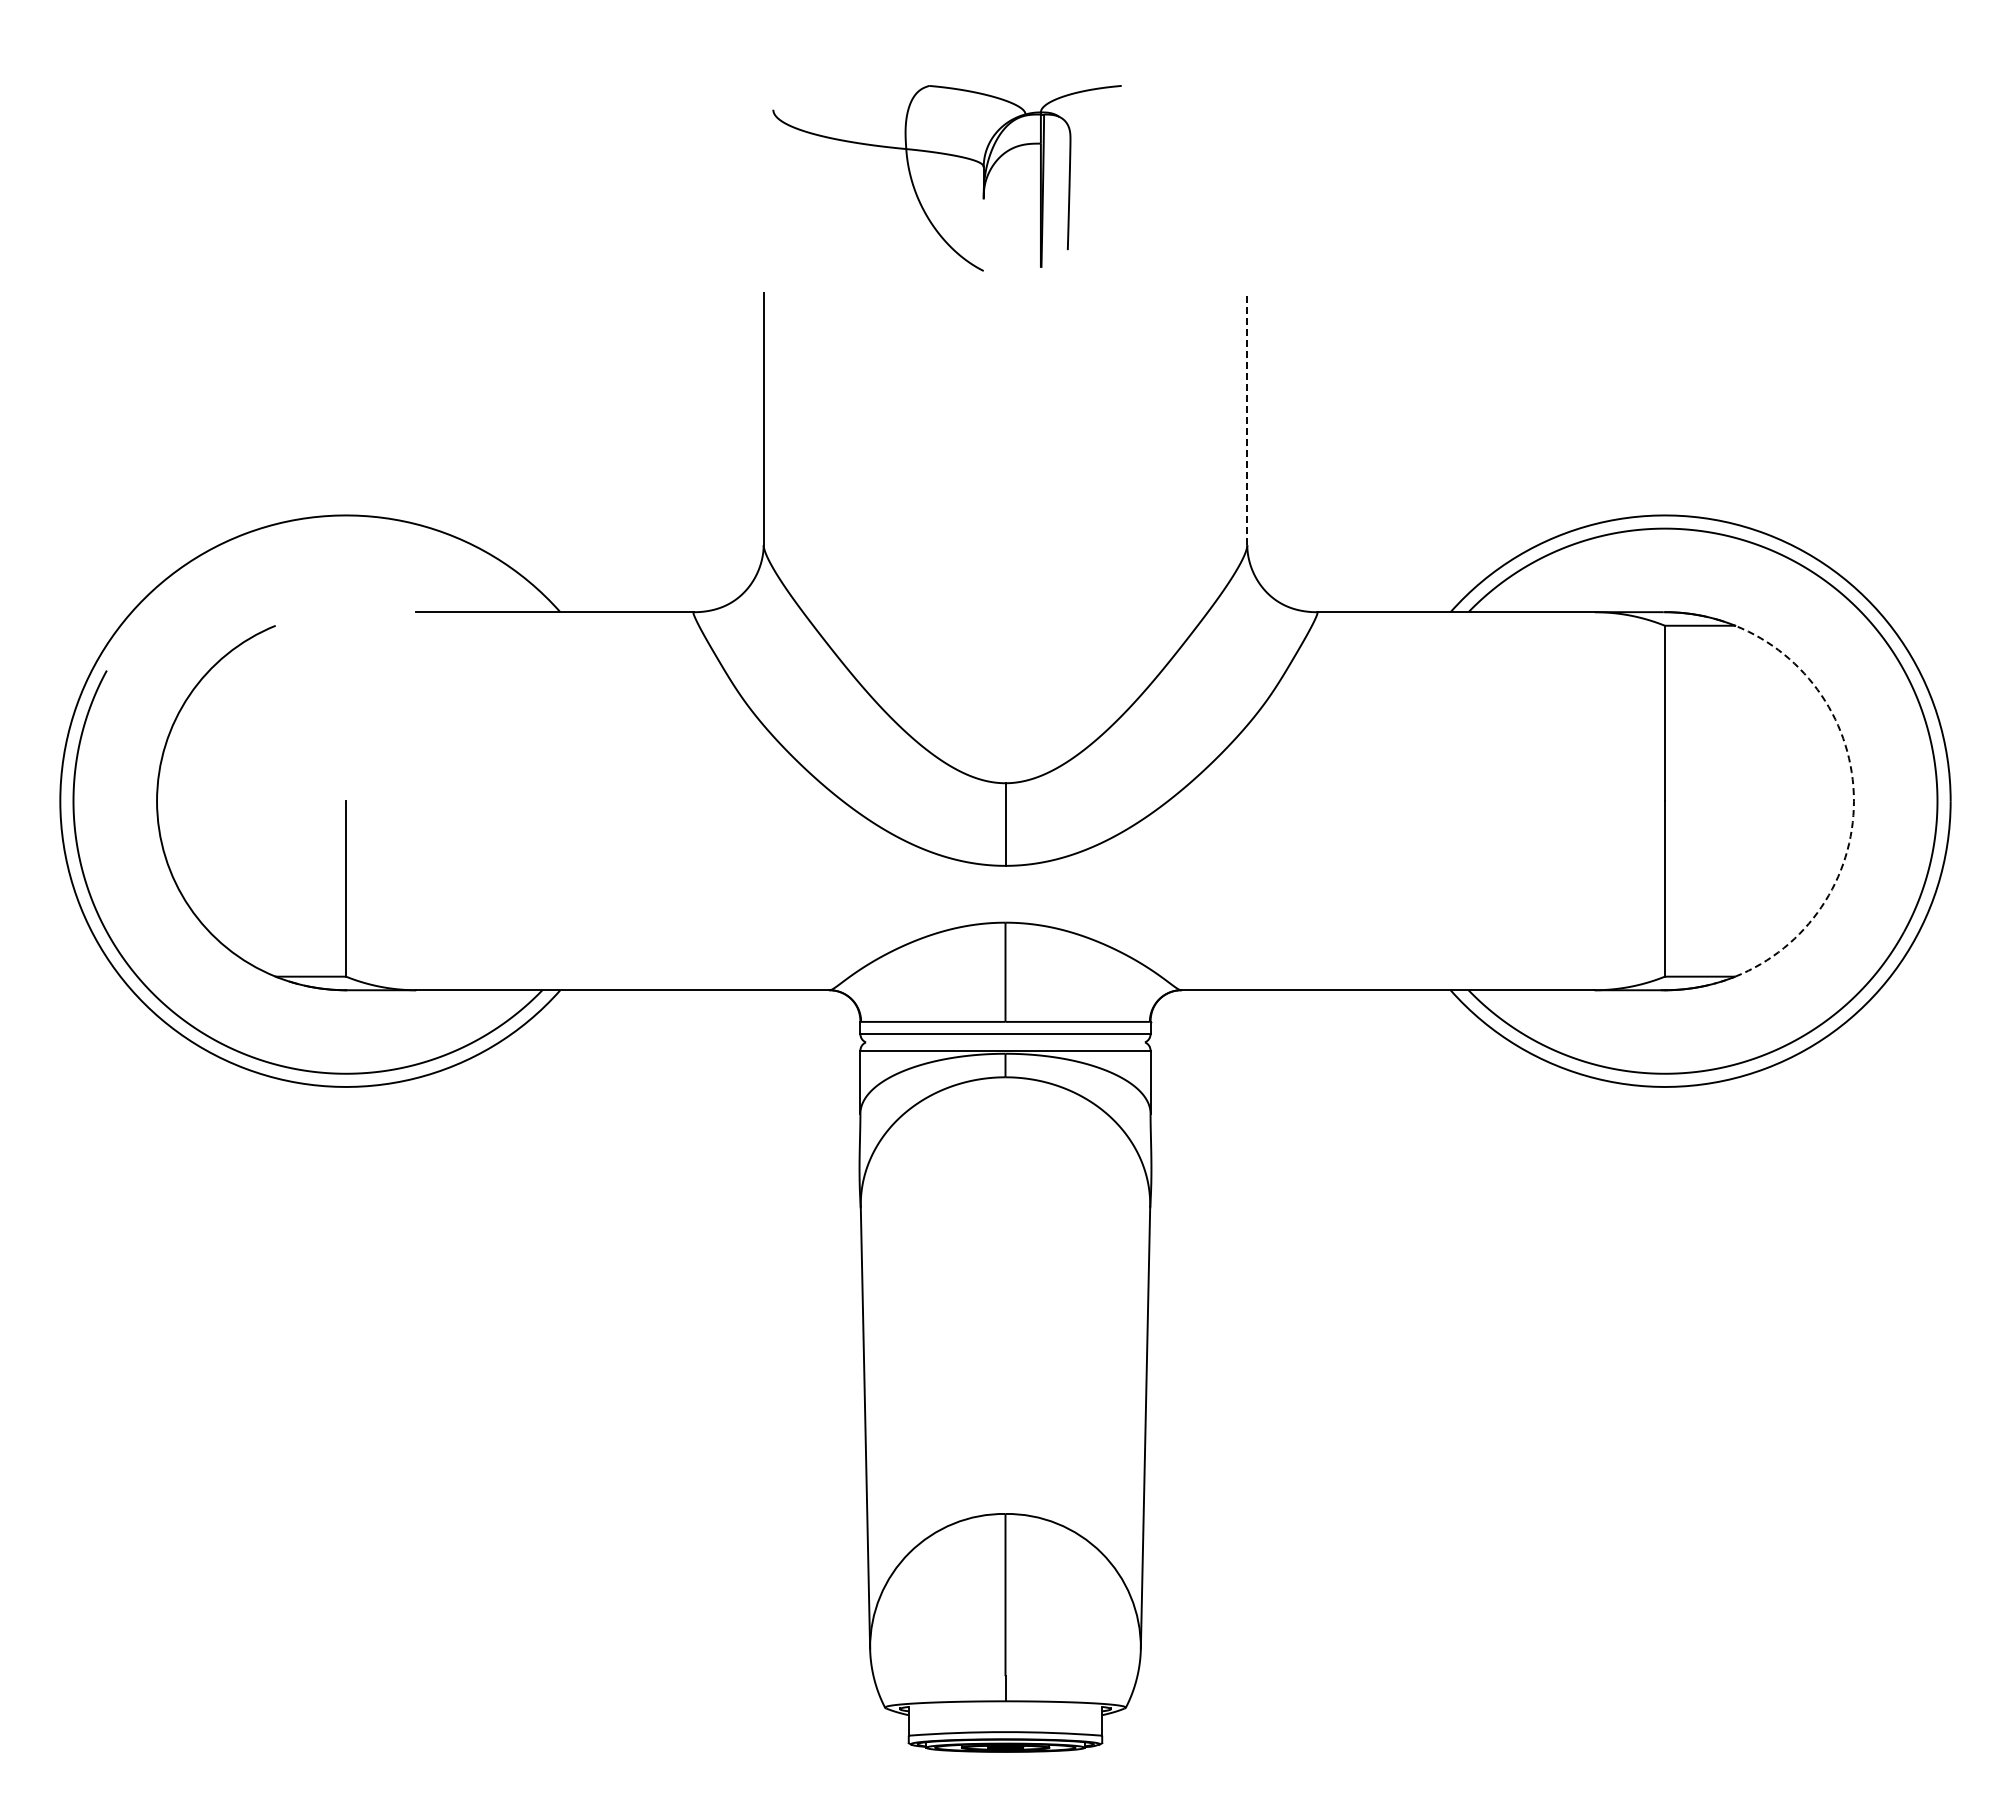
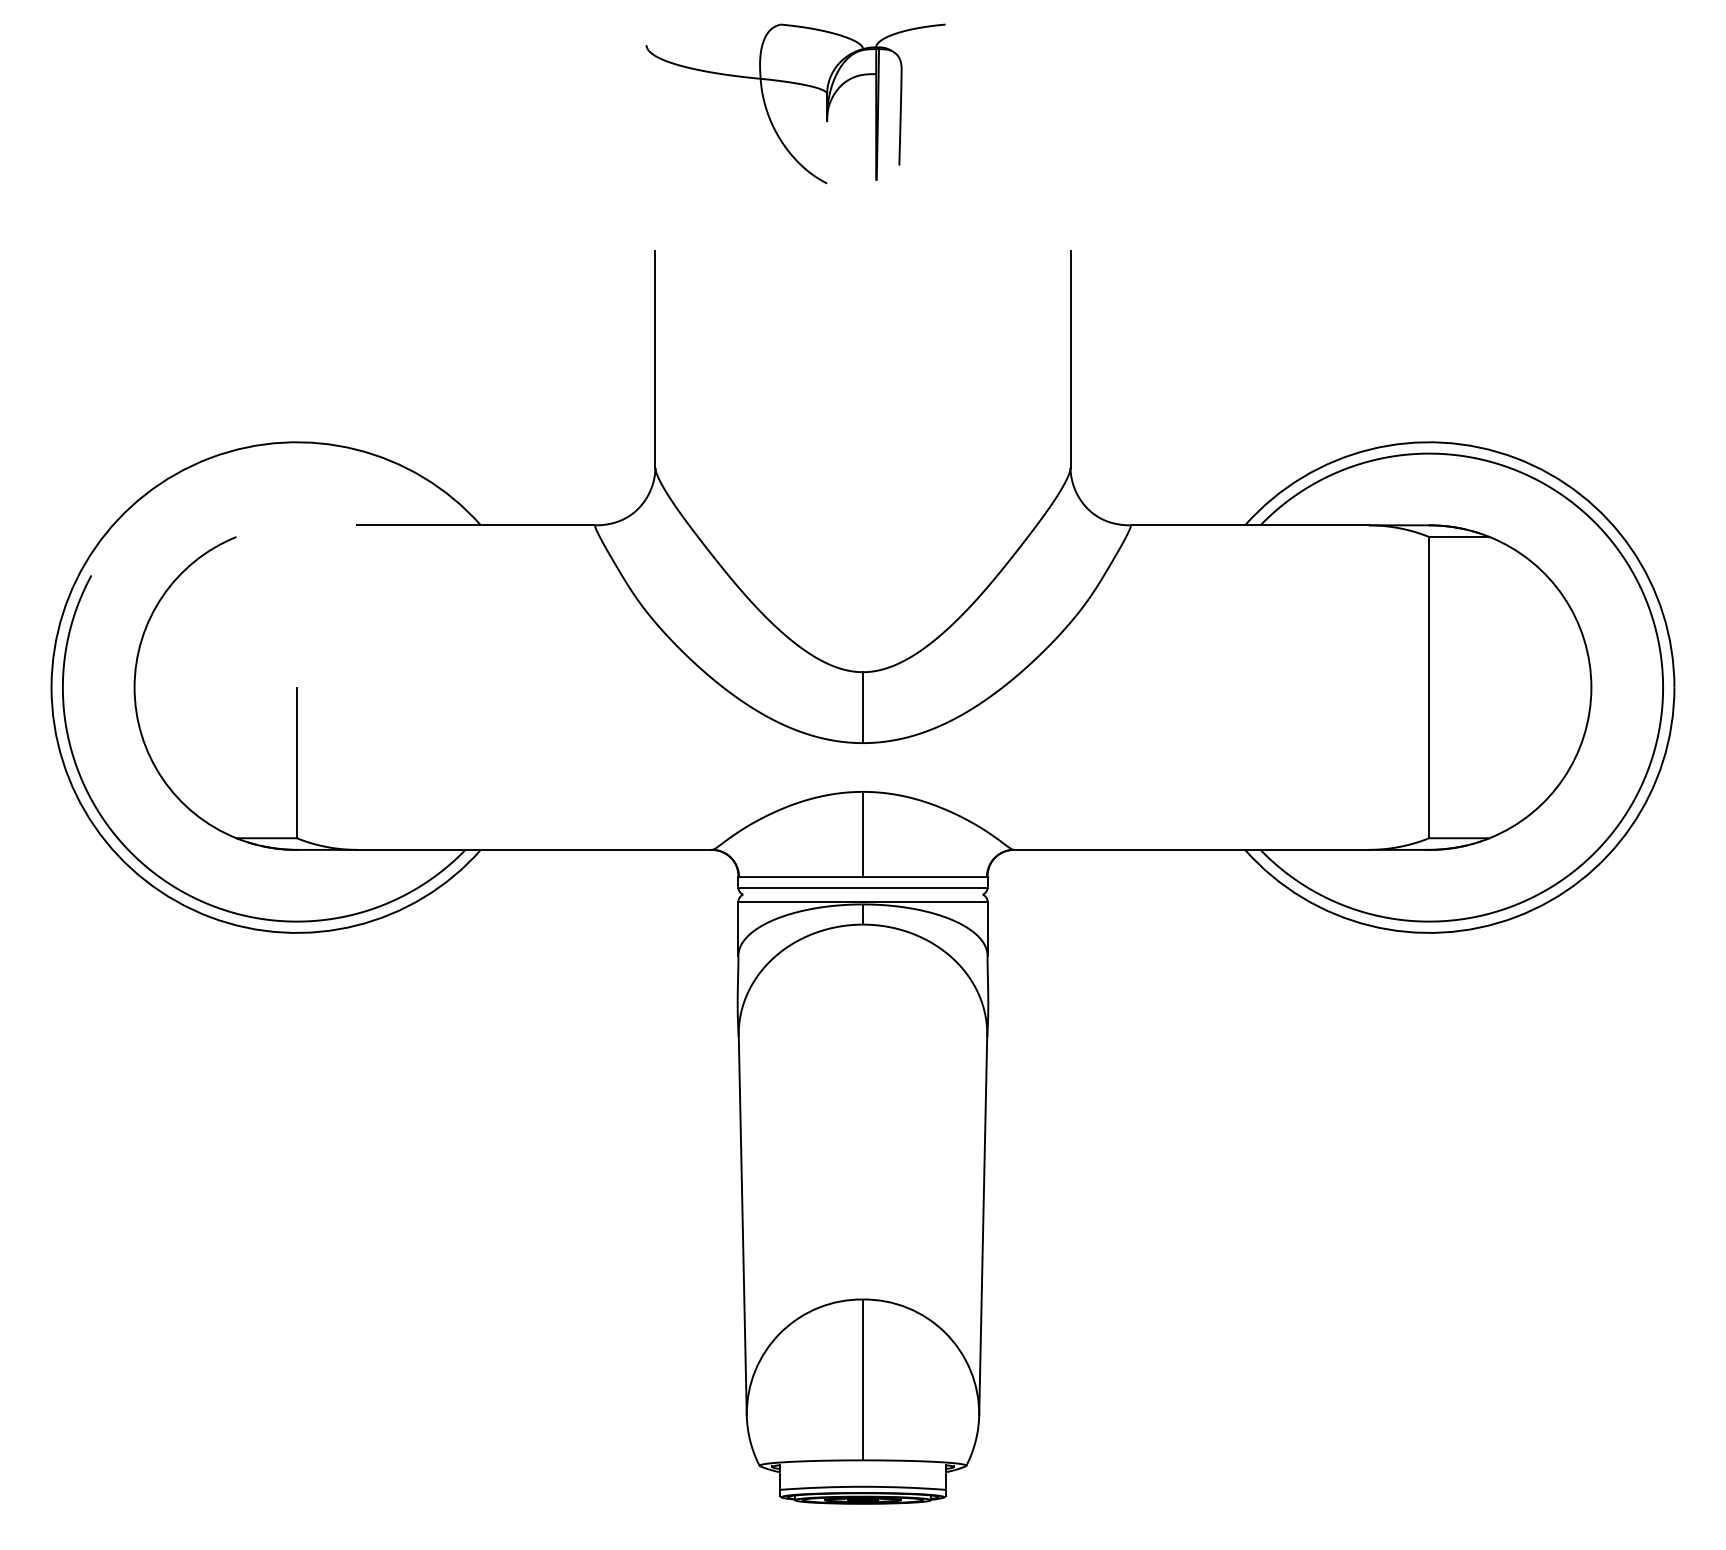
part: (952, 156) -> (800, 85), moved
line: (1247, 418) -> (1070, 359), dashed -> solid
arc: (1853, 801) -> (1591, 687), dashed -> solid

